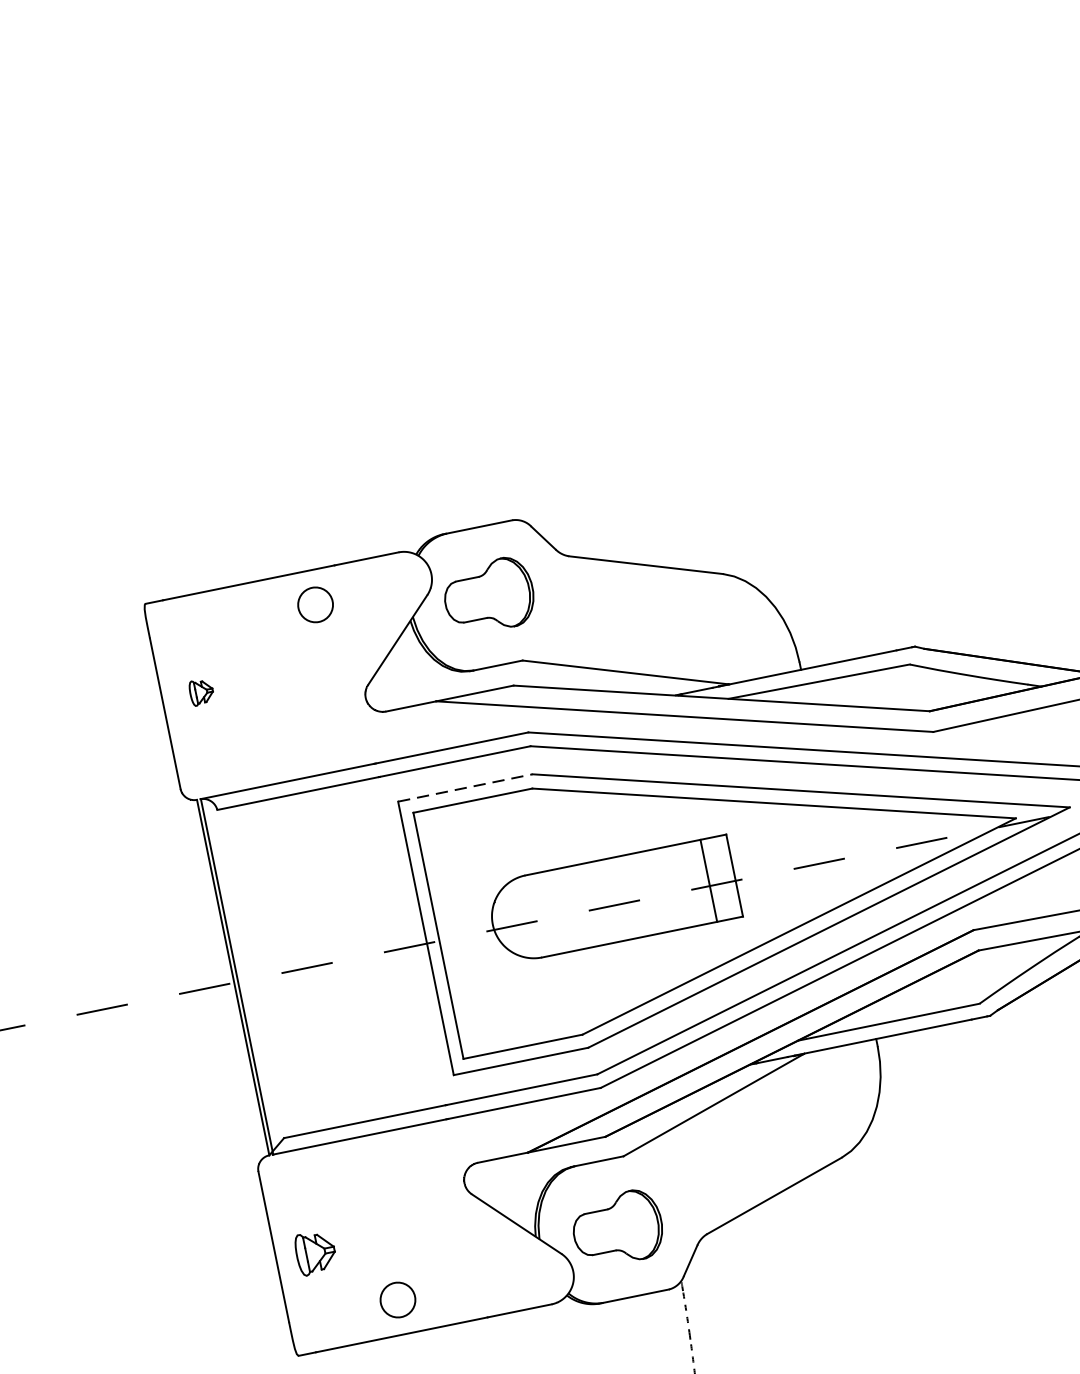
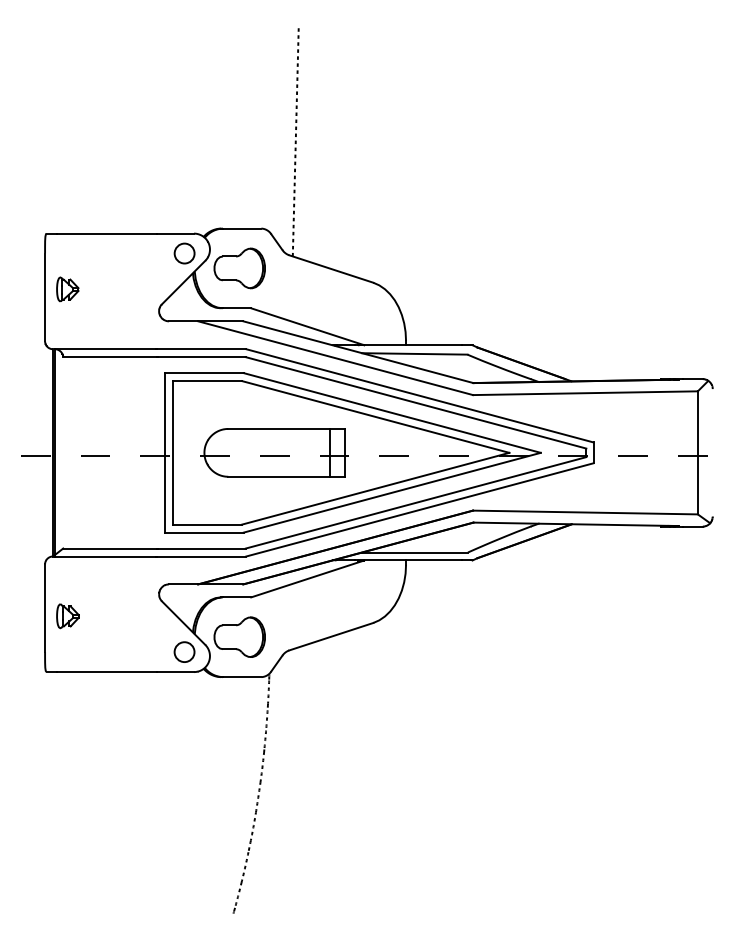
line: (540, 357) -> (295, 140), added
circle: (315, 604) -> (184, 253), moved
part: (200, 692) -> (67, 289), size x1.67
line: (466, 788) -> (205, 373), dashed -> solid
circle: (397, 1298) -> (184, 651), moved

